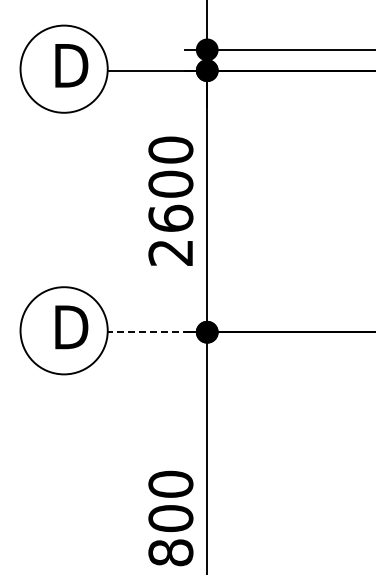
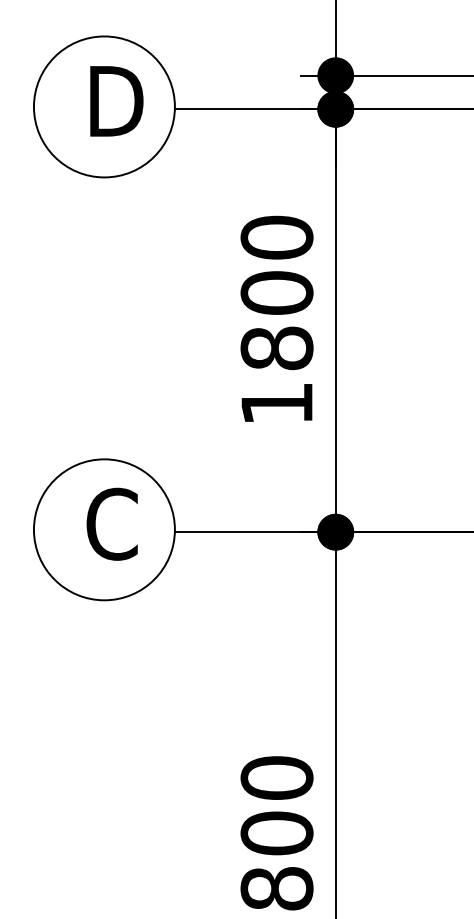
text: (170, 234) -> (276, 374), 2600 -> 1800
text: (70, 326) -> (114, 522), D -> C
line: (148, 332) -> (240, 532), dashed -> solid

